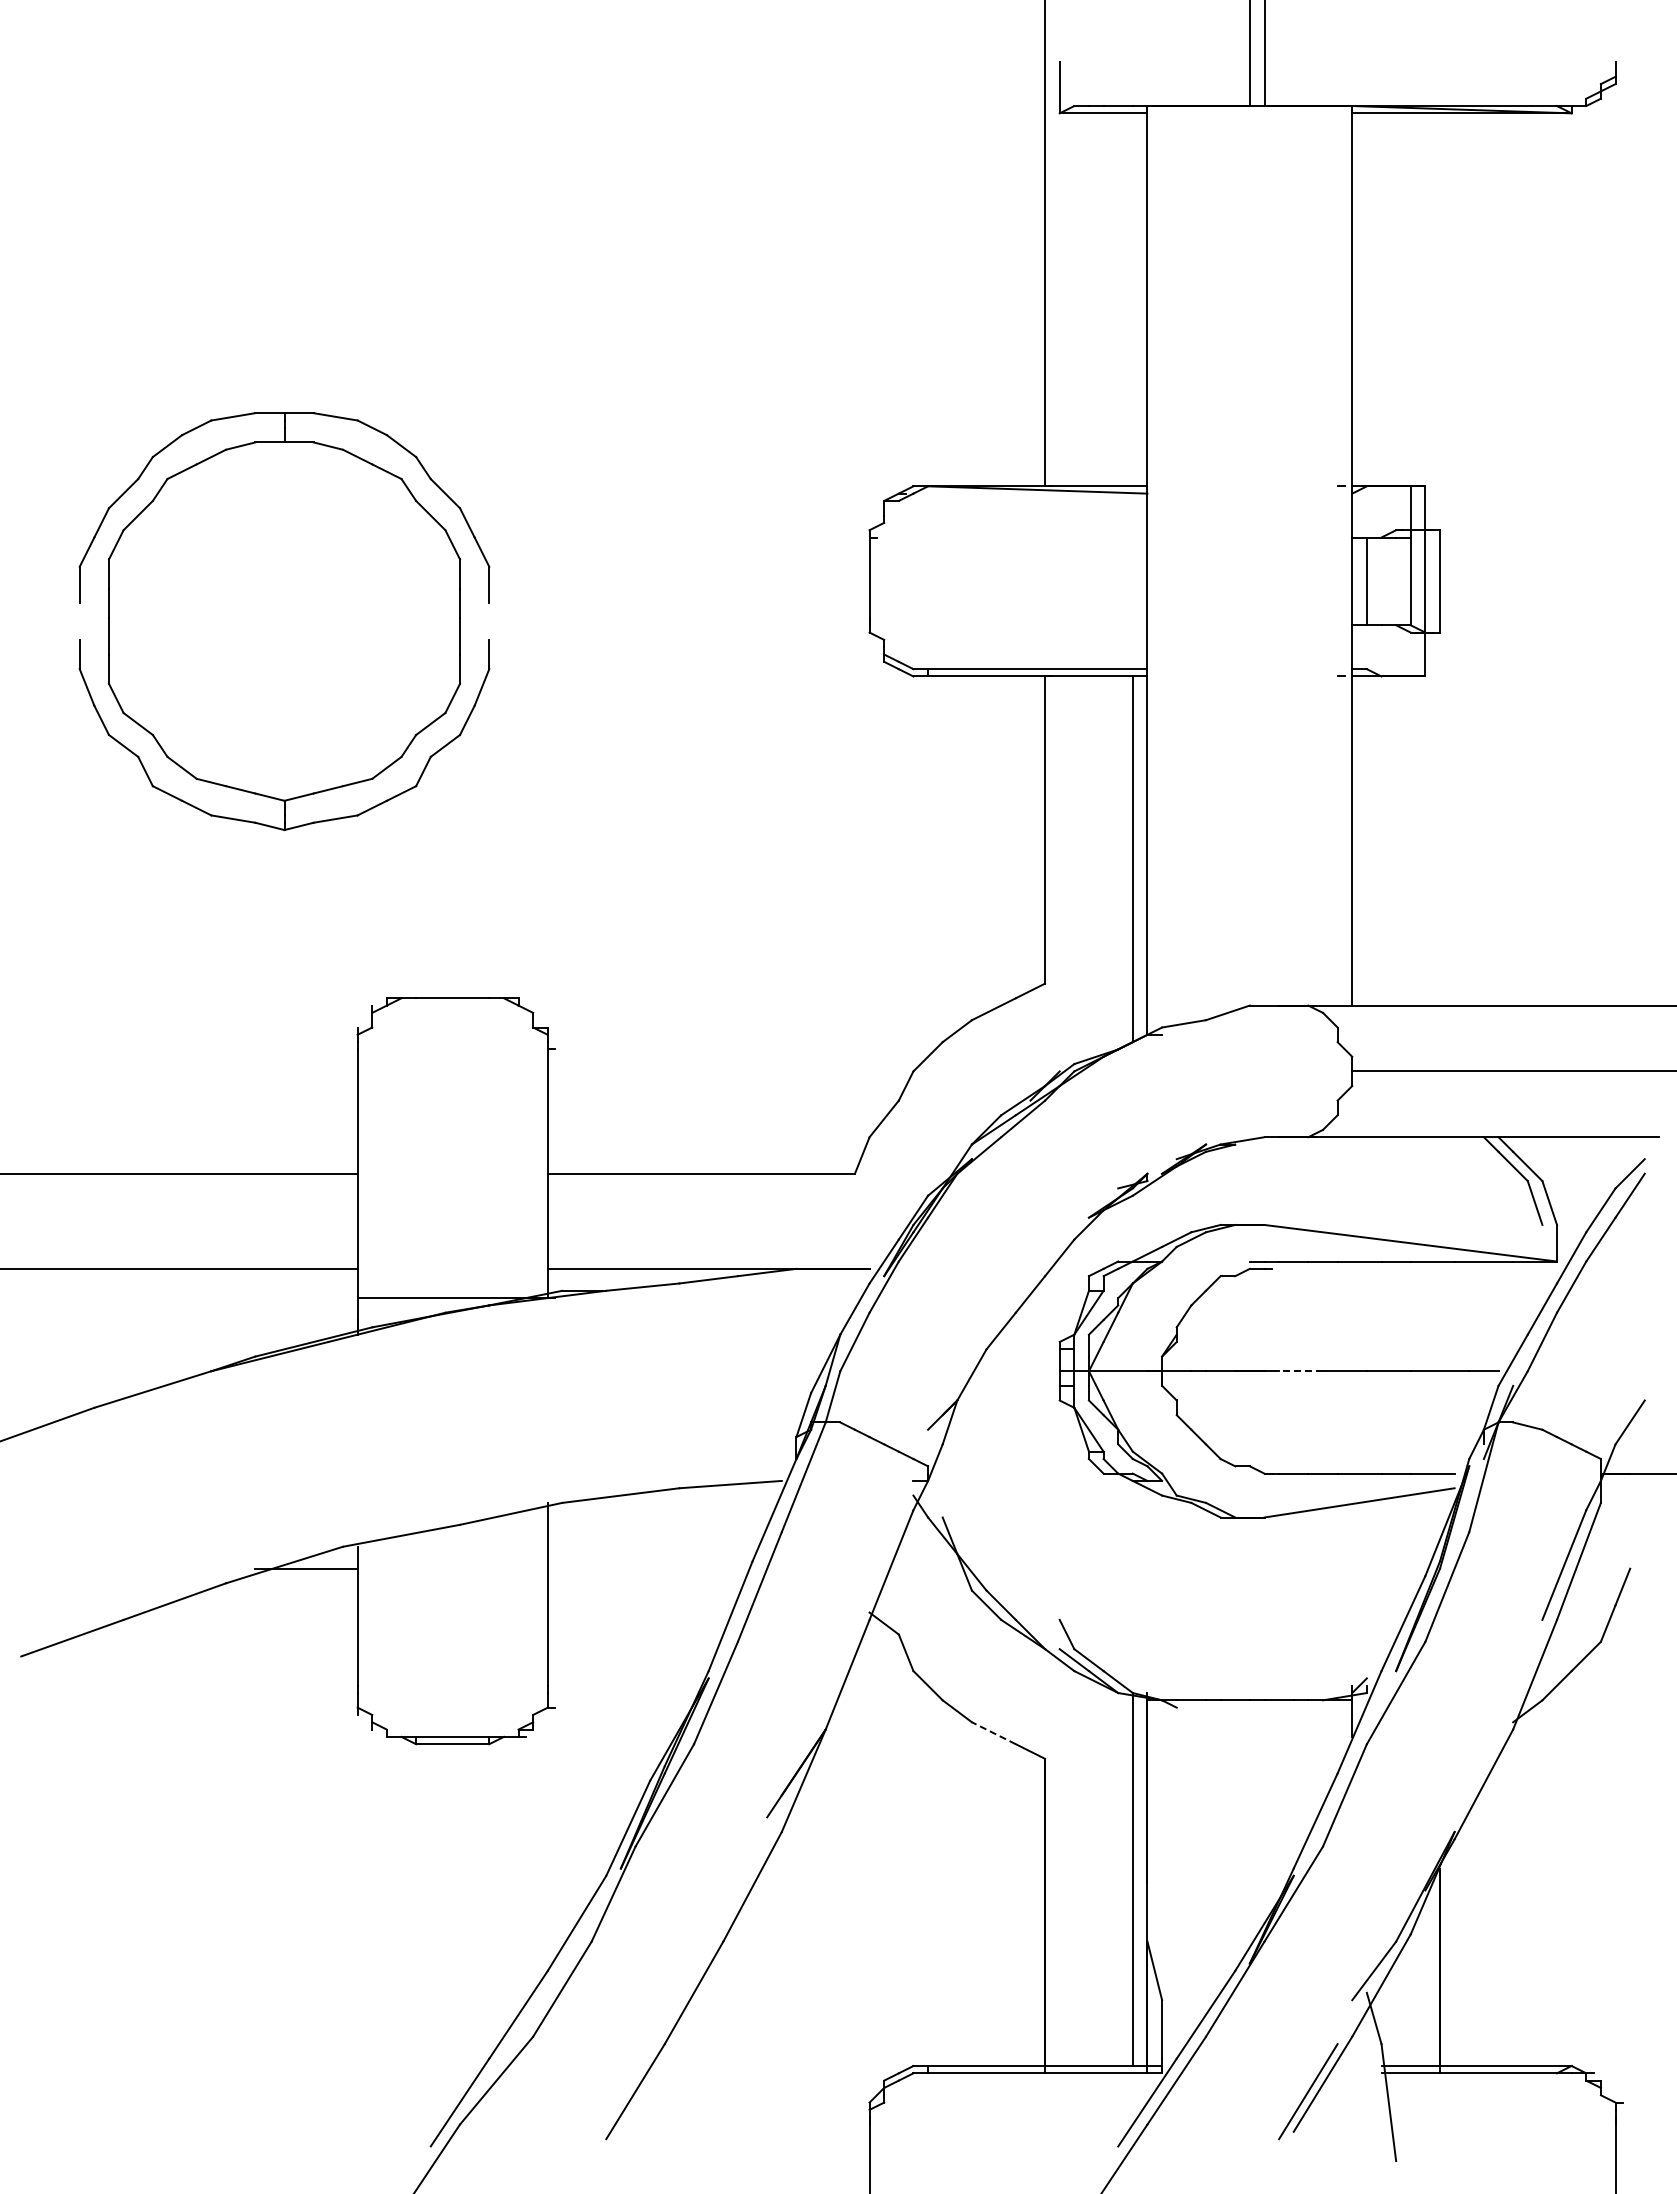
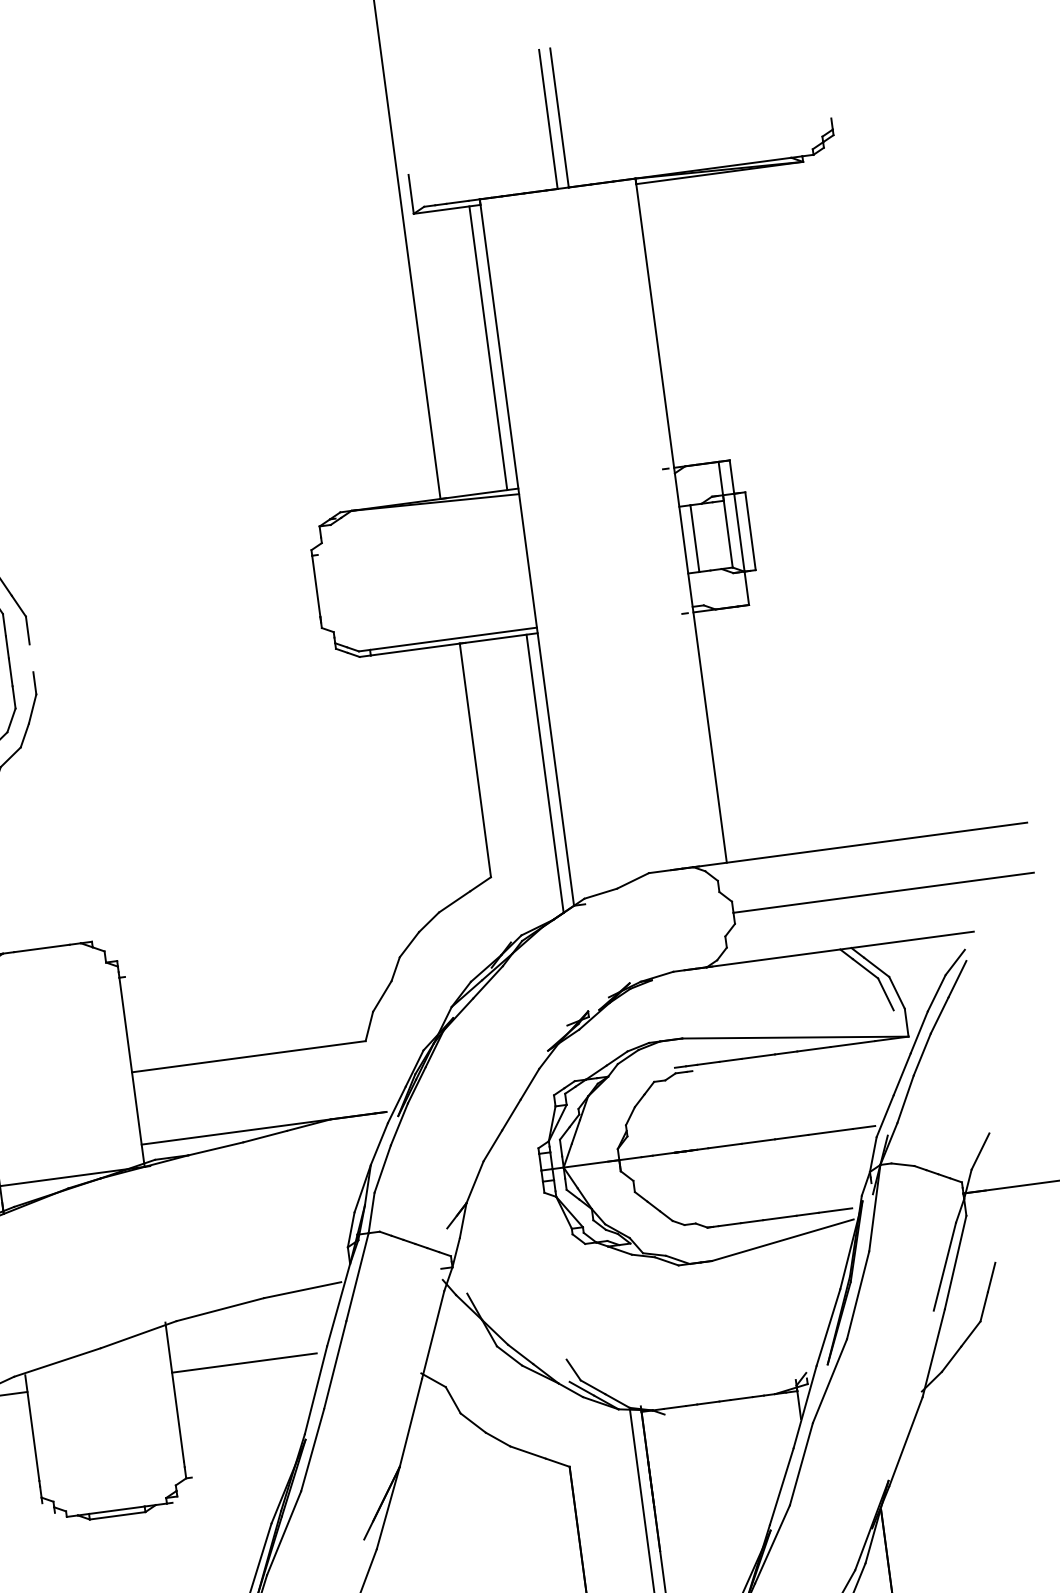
line: (1132, 299) -> (488, 348), added
line: (1301, 1371) -> (725, 1146), dashed -> solid
line: (642, 1568) -> (244, 1362), added
line: (993, 1733) -> (527, 1452), dashed -> solid

